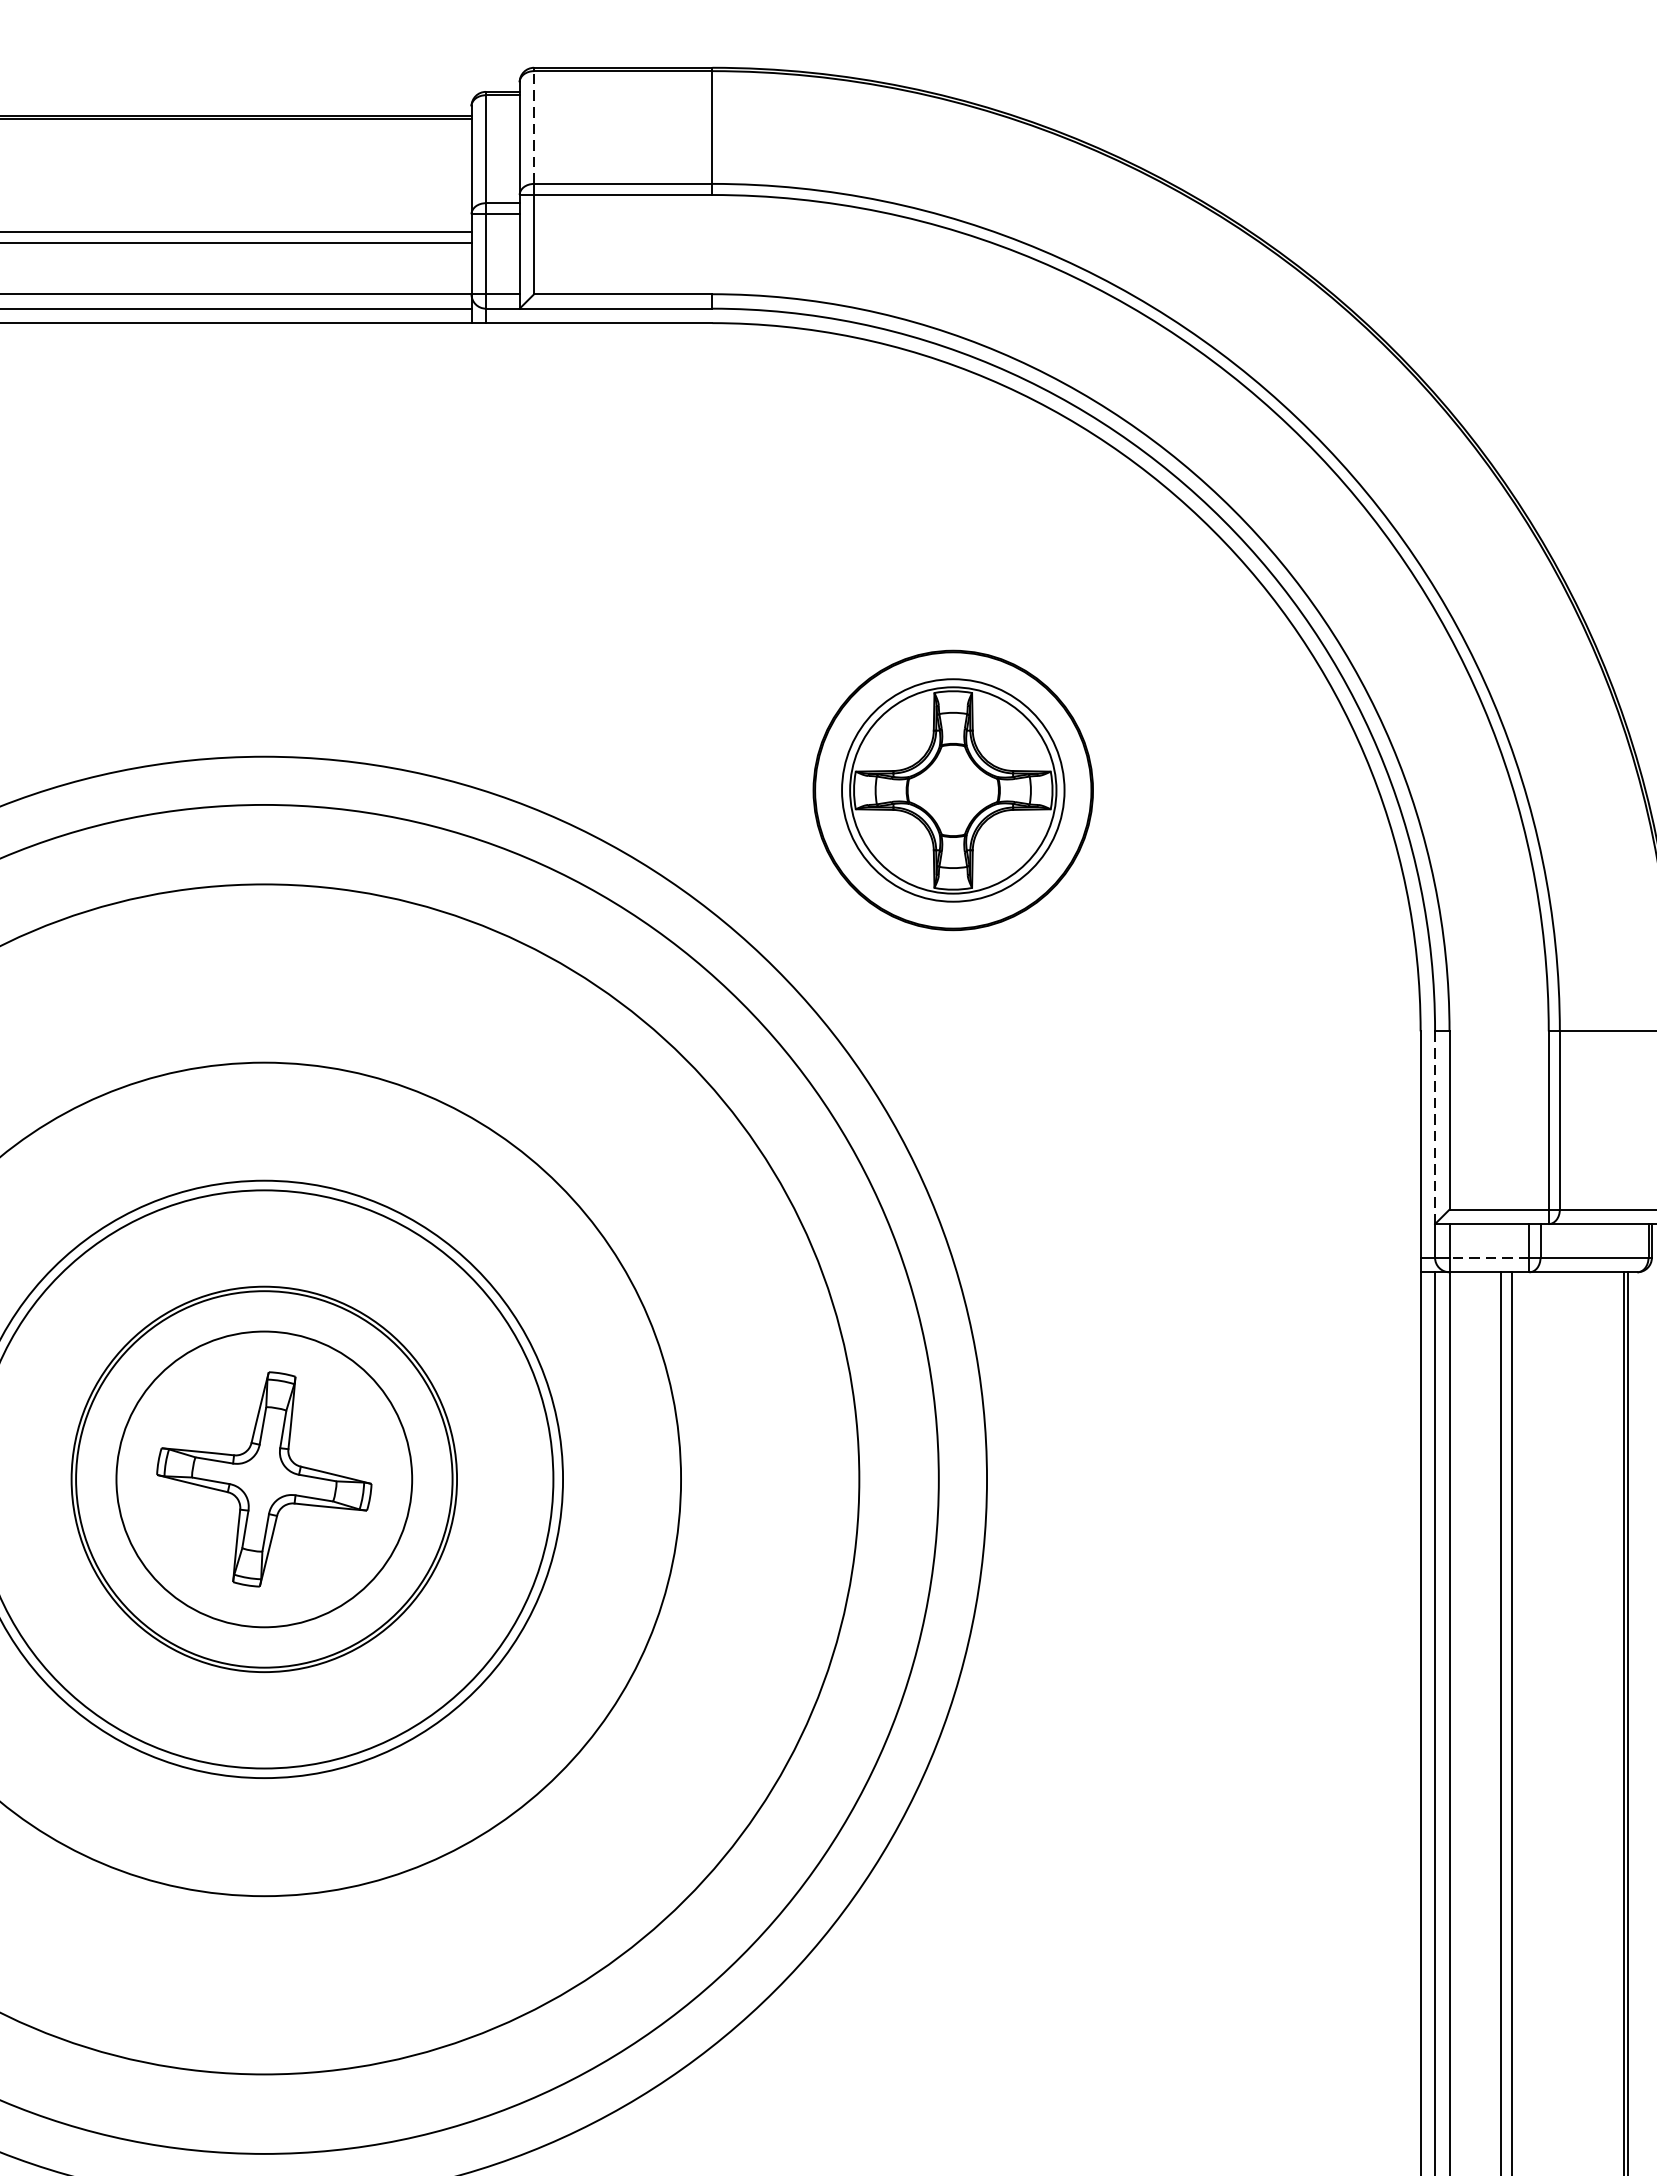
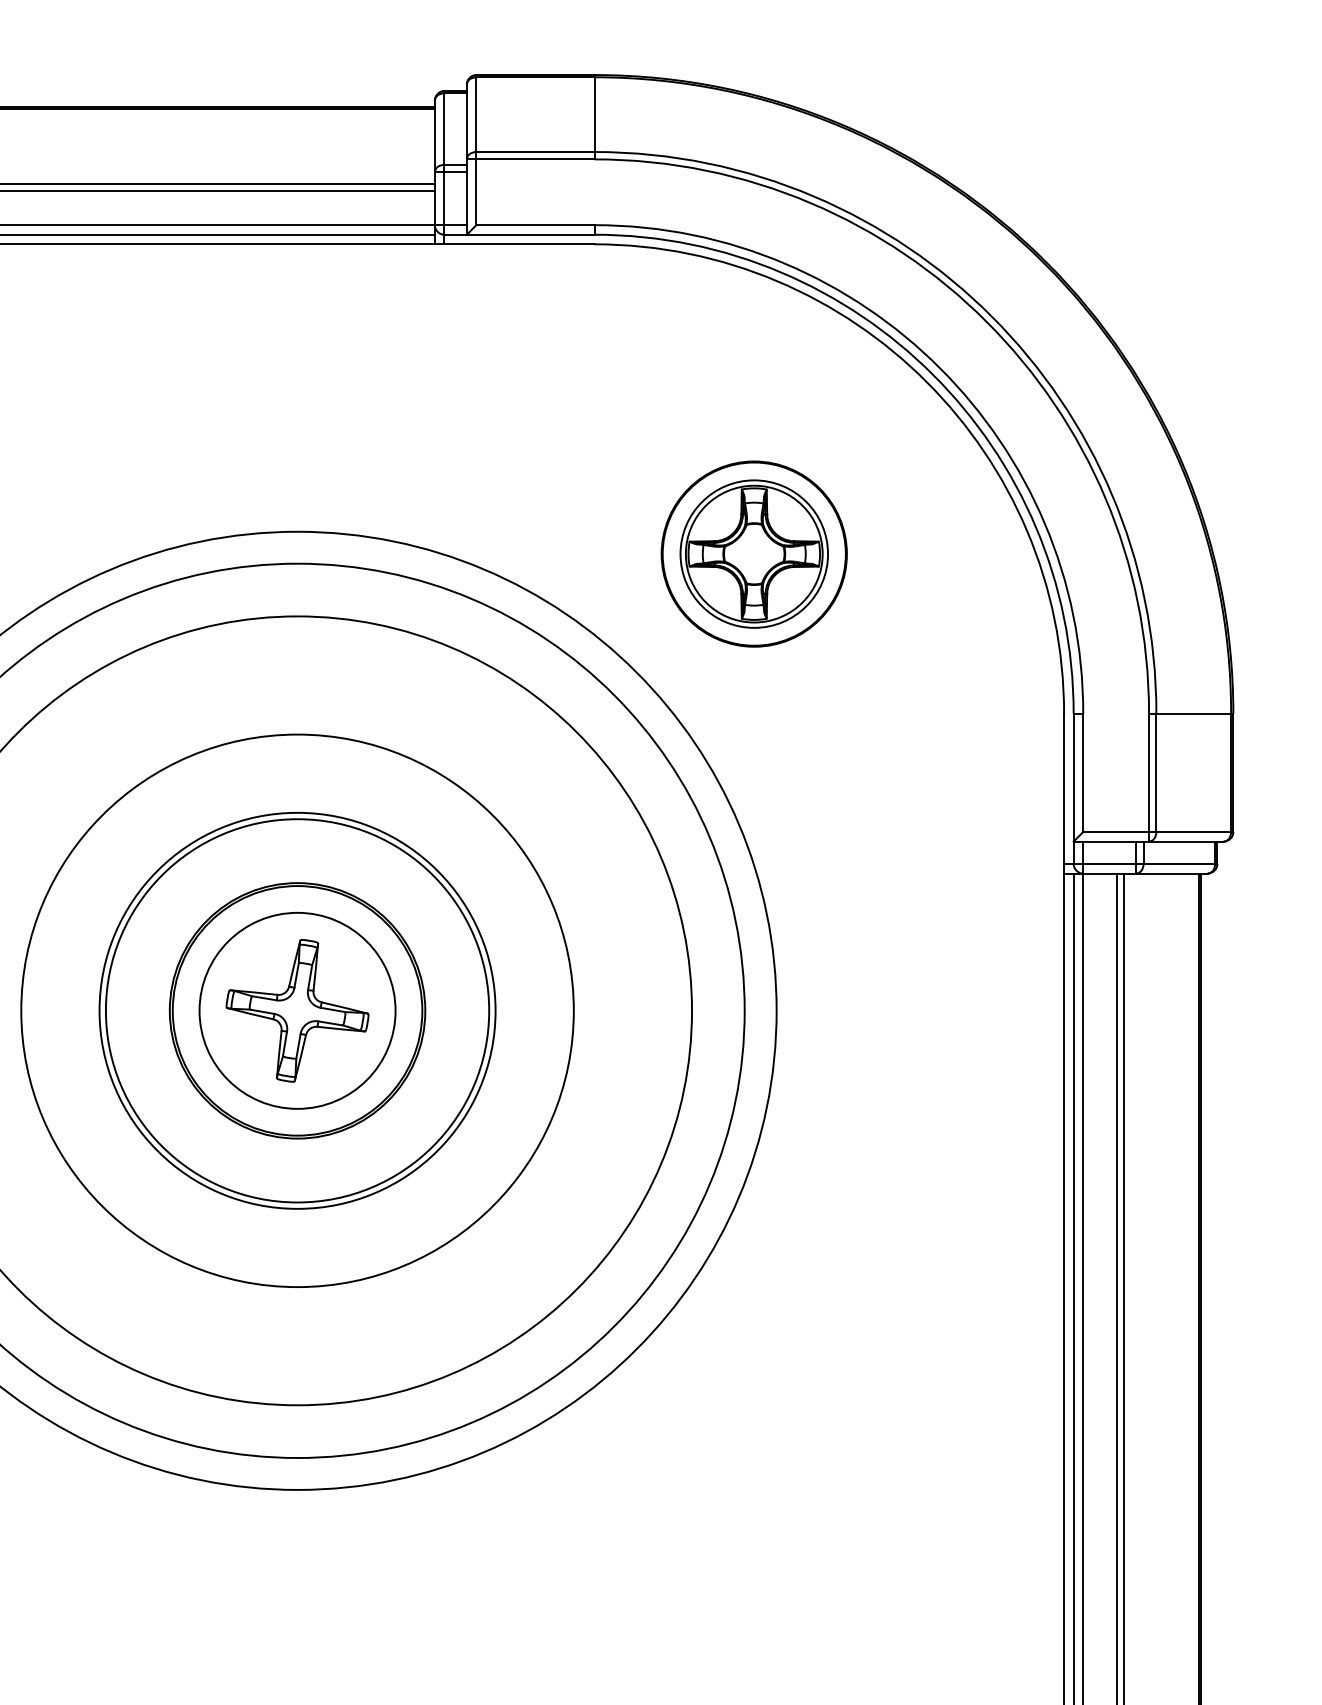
line: (534, 127) -> (476, 114), dashed -> solid
line: (1434, 1127) -> (1073, 777), dashed -> solid
line: (1489, 1257) -> (1109, 863), dashed -> solid

